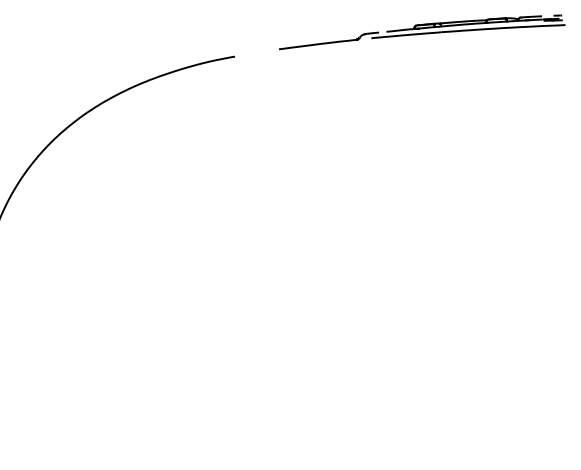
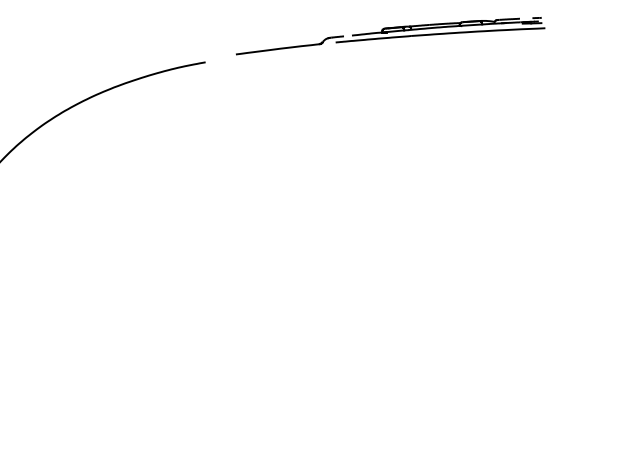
part: (422, 32) -> (390, 36), moved

